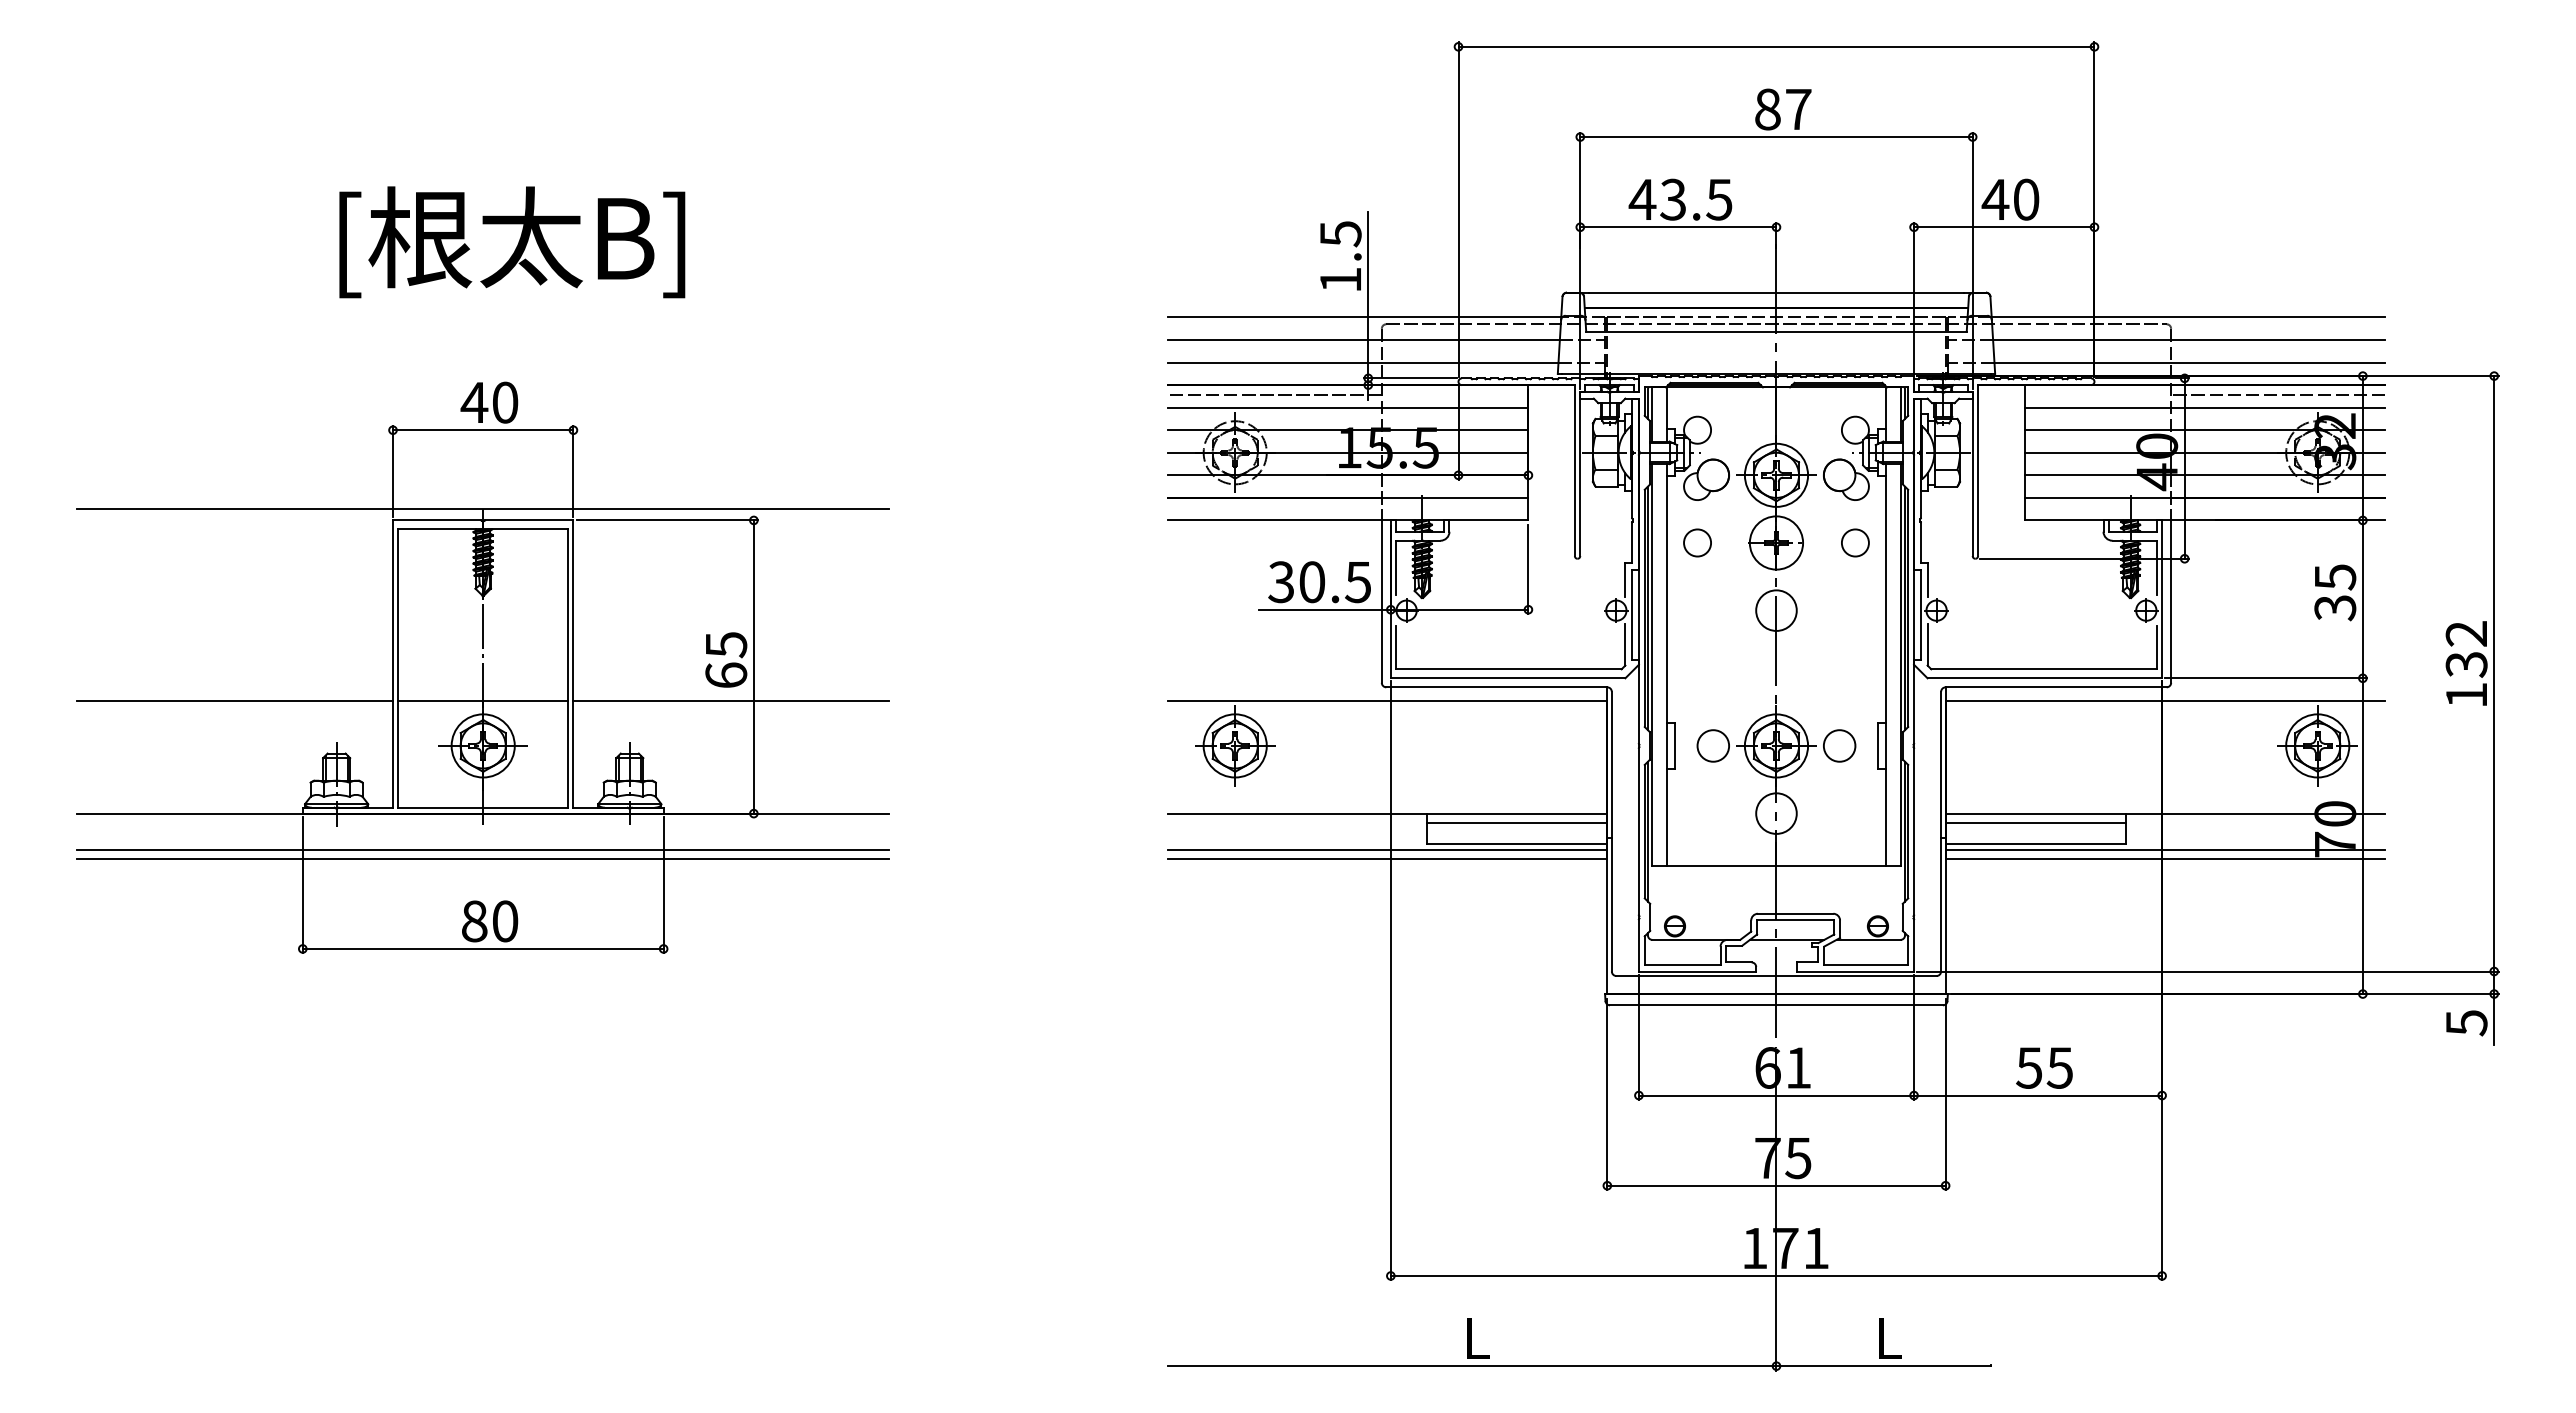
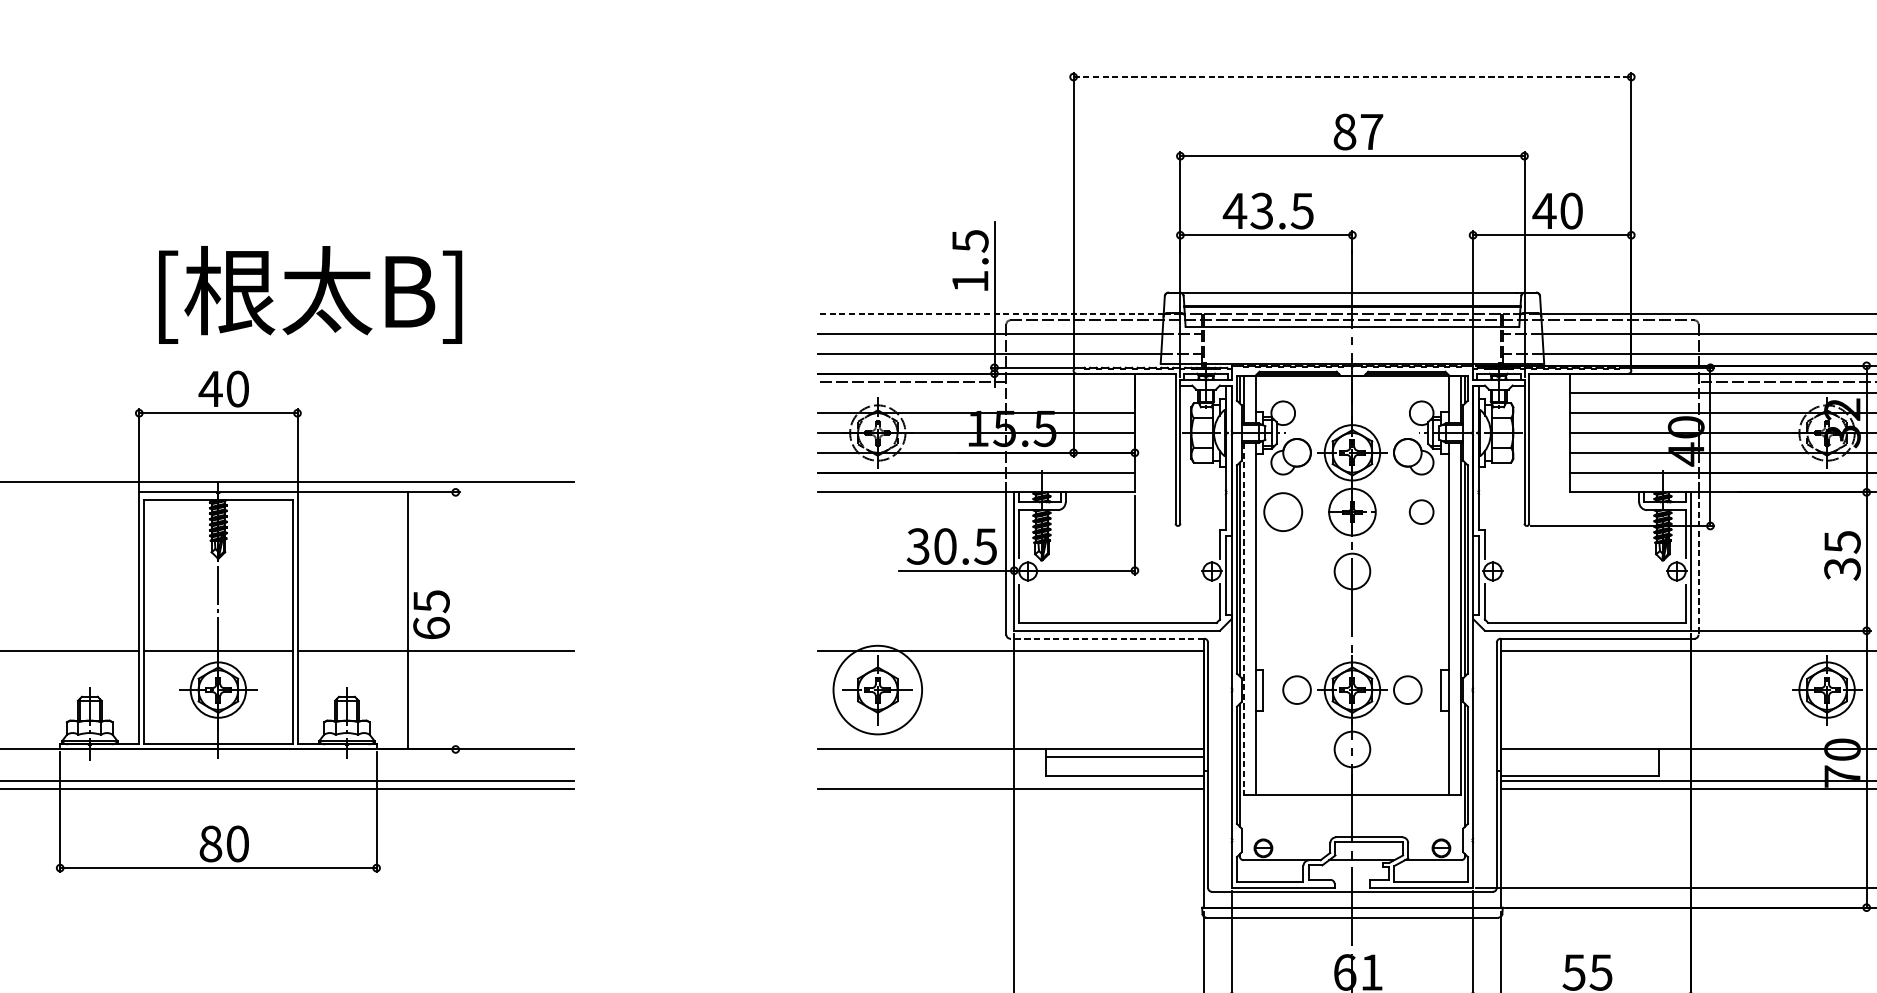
line: (1776, 46) -> (1352, 76), solid -> dashed
text: (512, 242) -> (310, 295), moved
line: (1364, 317) -> (991, 314), solid -> dashed
line: (1347, 407) -> (976, 393), removed
circle: (1697, 542) -> (1283, 511), size x1.6
line: (2171, 602) -> (1698, 564), solid -> dashed
line: (1652, 664) -> (1243, 618), solid -> dashed
line: (753, 666) -> (408, 620), moved
line: (1496, 687) -> (1106, 638), solid -> dashed
circle: (1234, 745) -> (877, 689), size x1.6
line: (2035, 822) -> (1579, 757), removed
line: (1387, 849) -> (1011, 780), removed

